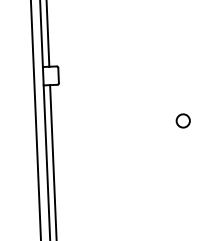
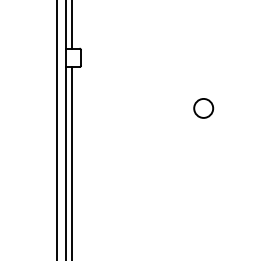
circle: (183, 121) -> (203, 108), size x1.43

